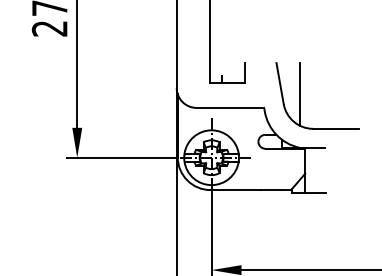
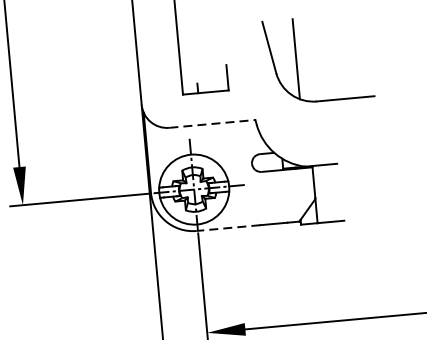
part: (300, 95) -> (296, 60), moved
line: (230, 107) -> (212, 123), solid -> dashed
line: (235, 190) -> (228, 228), solid -> dashed

